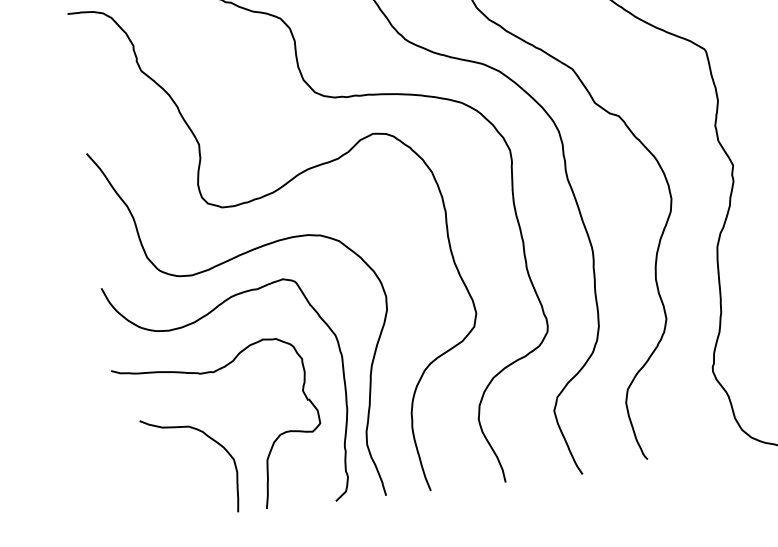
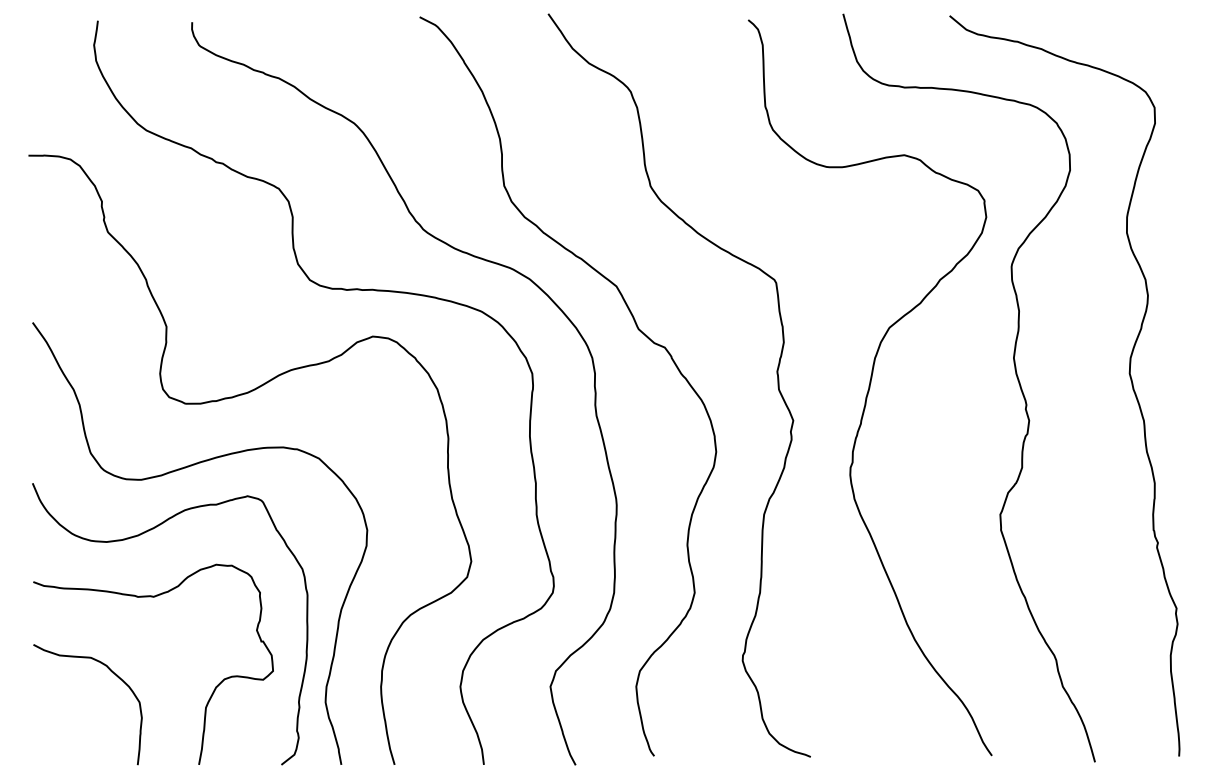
curve: (208, 437) -> (112, 673), moved

